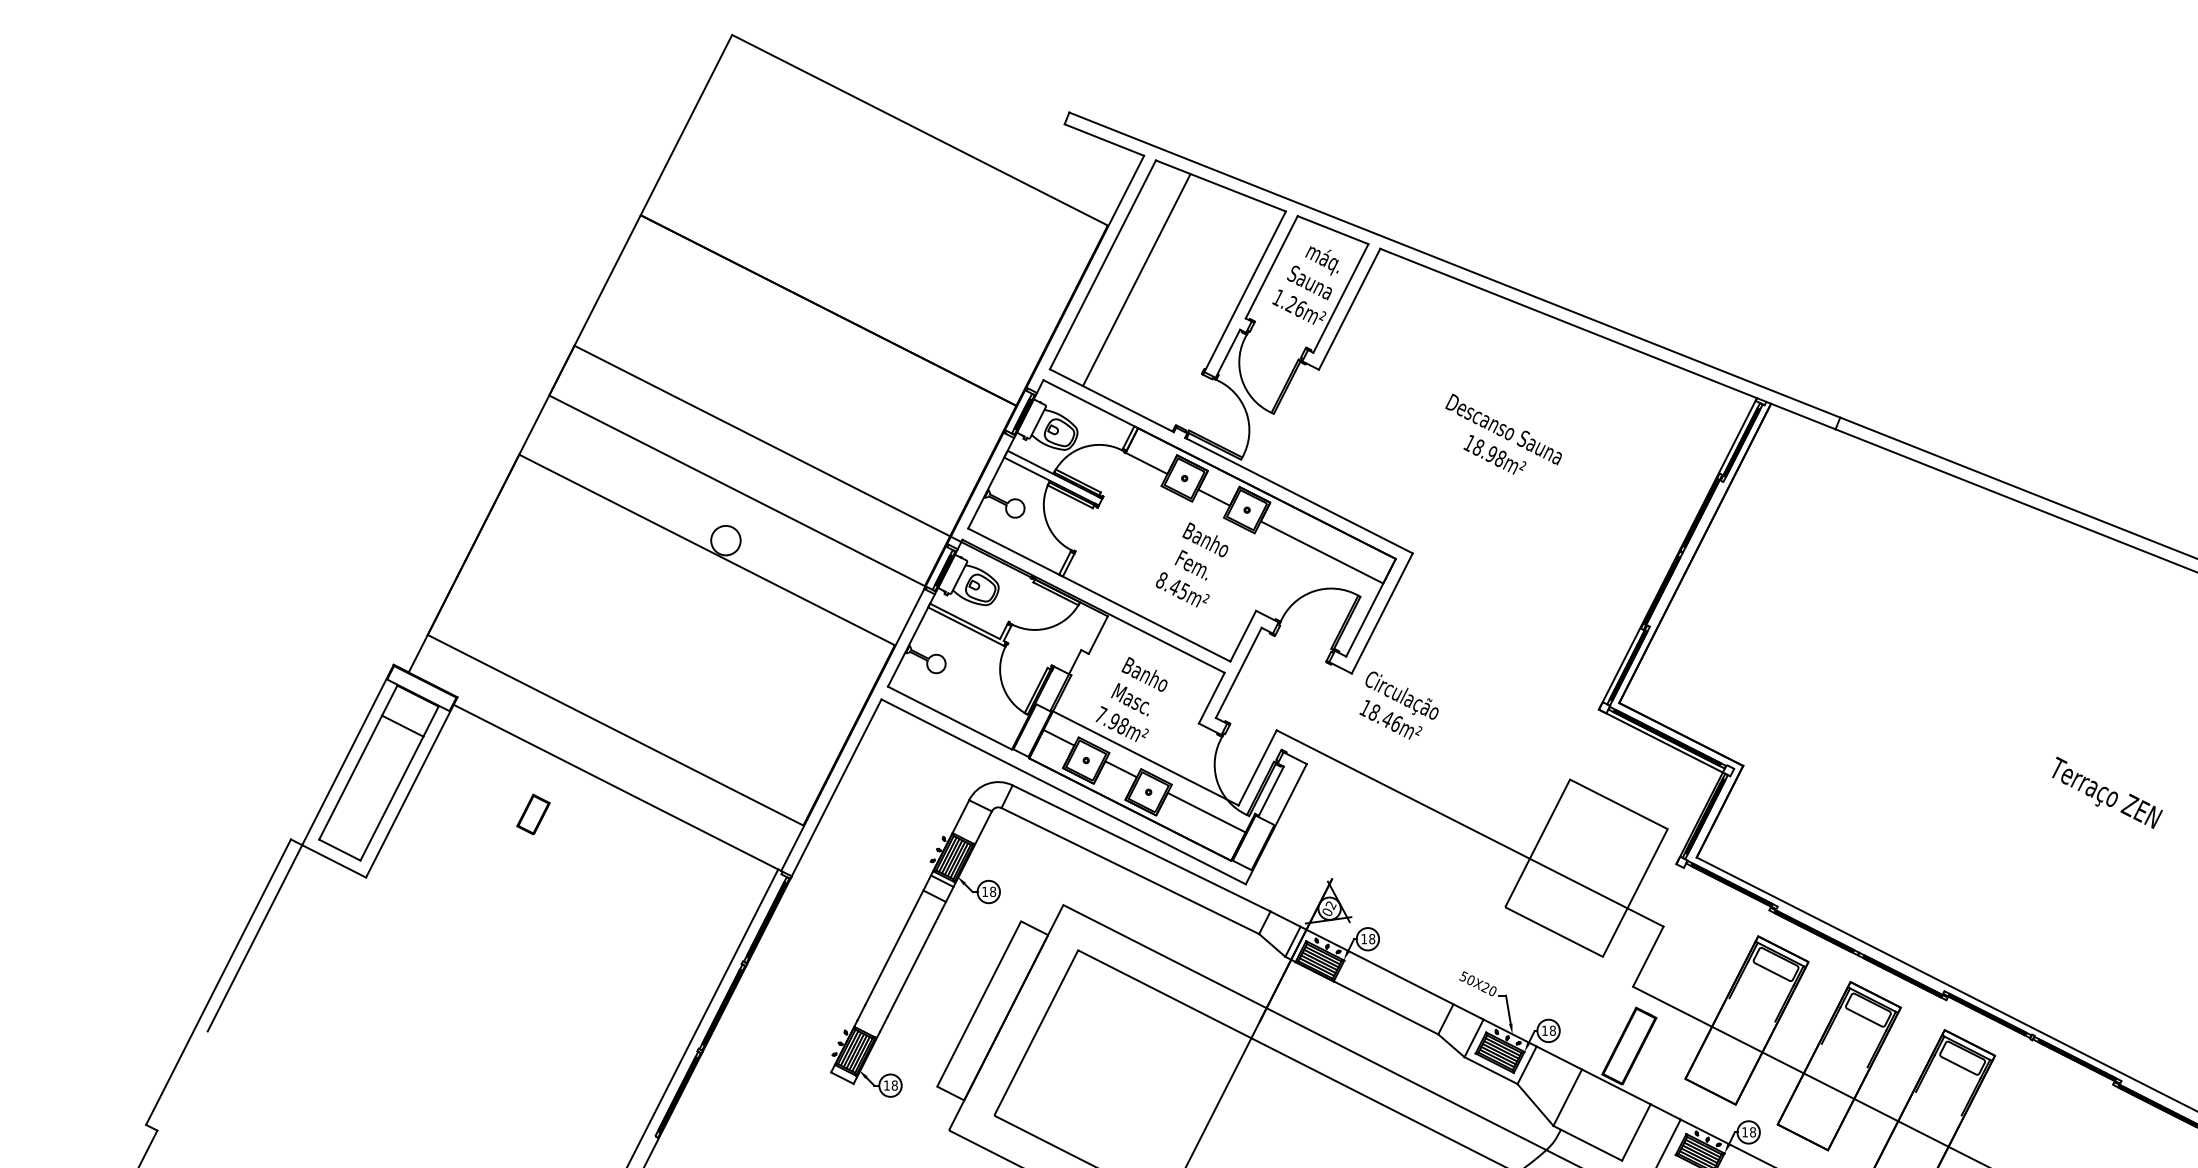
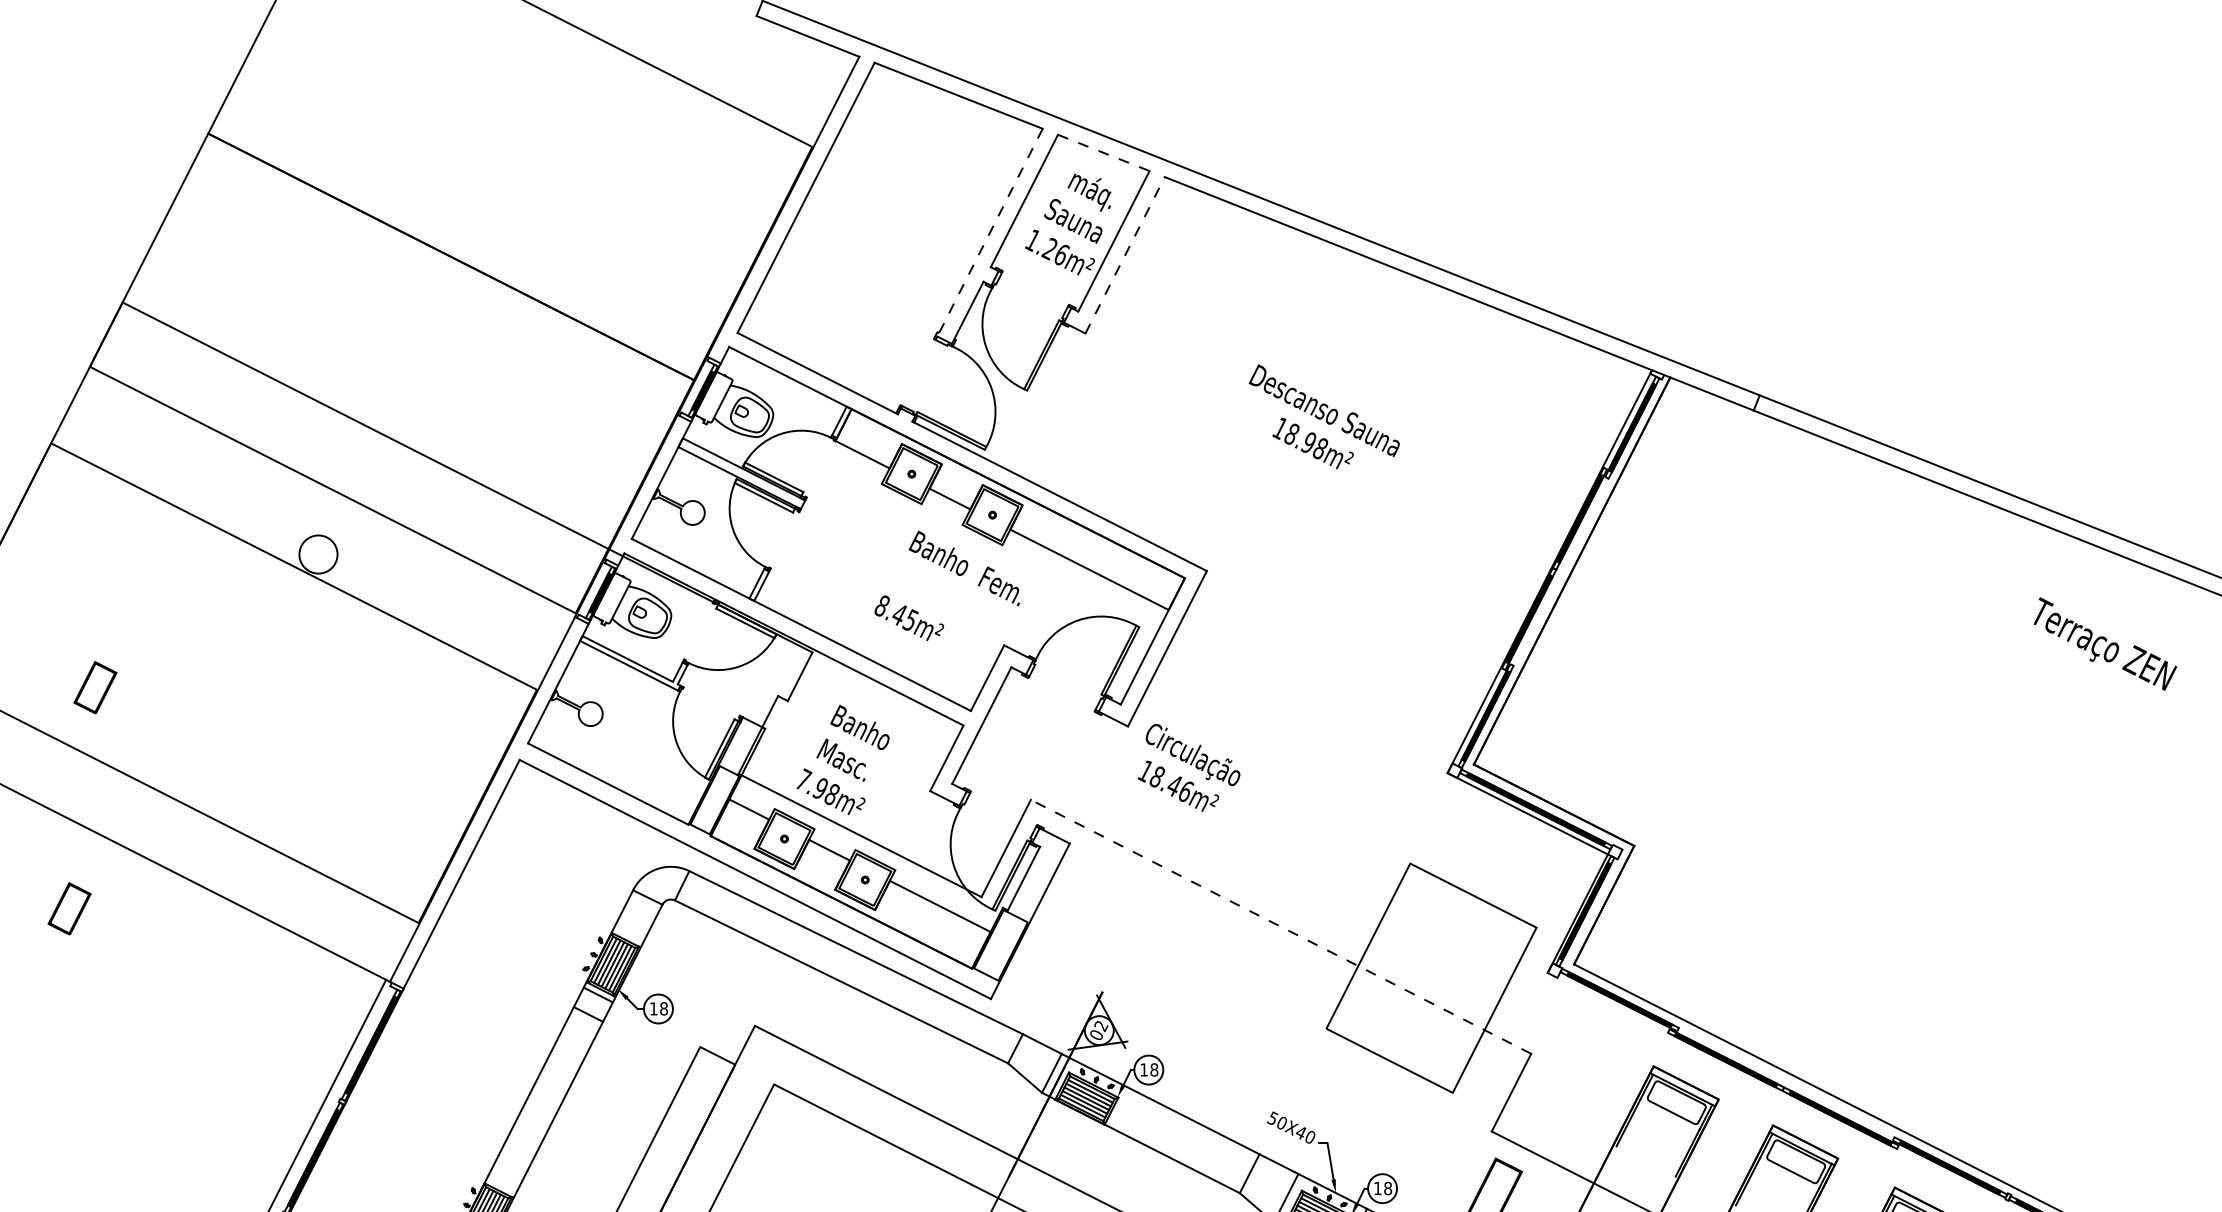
line: (1333, 230) -> (1104, 153), solid -> dashed
line: (1136, 280) -> (849, 218), removed
line: (1244, 292) -> (989, 233), solid -> dashed
line: (1349, 309) -> (1125, 255), solid -> dashed
text: (1190, 565) -> (998, 586), moved
part: (553, 643) -> (95, 687), added
text: (2107, 792) -> (2105, 643), moved
line: (1470, 828) -> (1281, 926), solid -> dashed
text: (1485, 987) -> (1300, 1132), 50X20 -> 50X40

